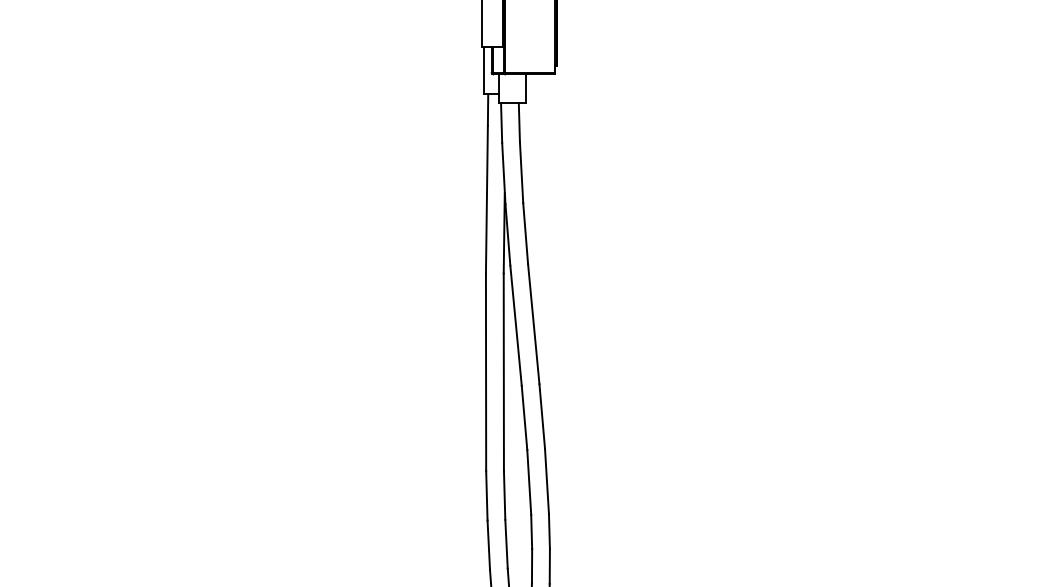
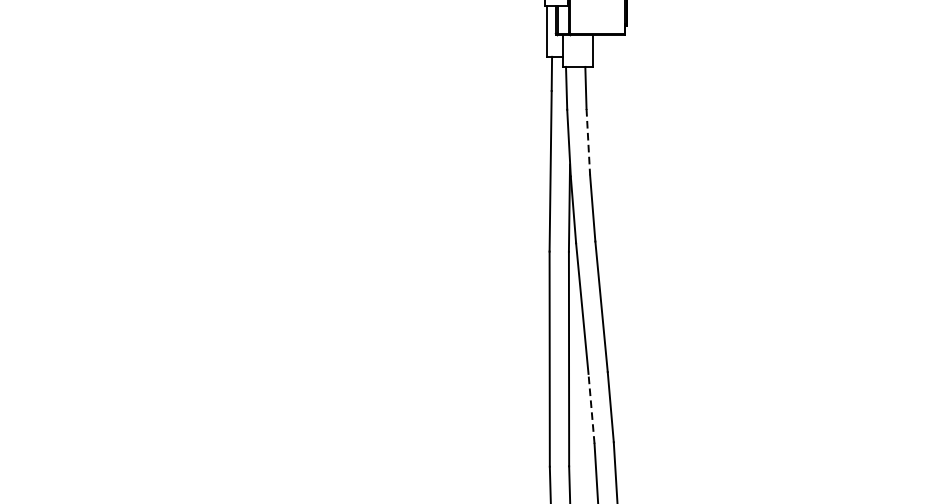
line: (521, 172) -> (588, 141), solid -> dashed
line: (524, 417) -> (591, 408), solid -> dashed

